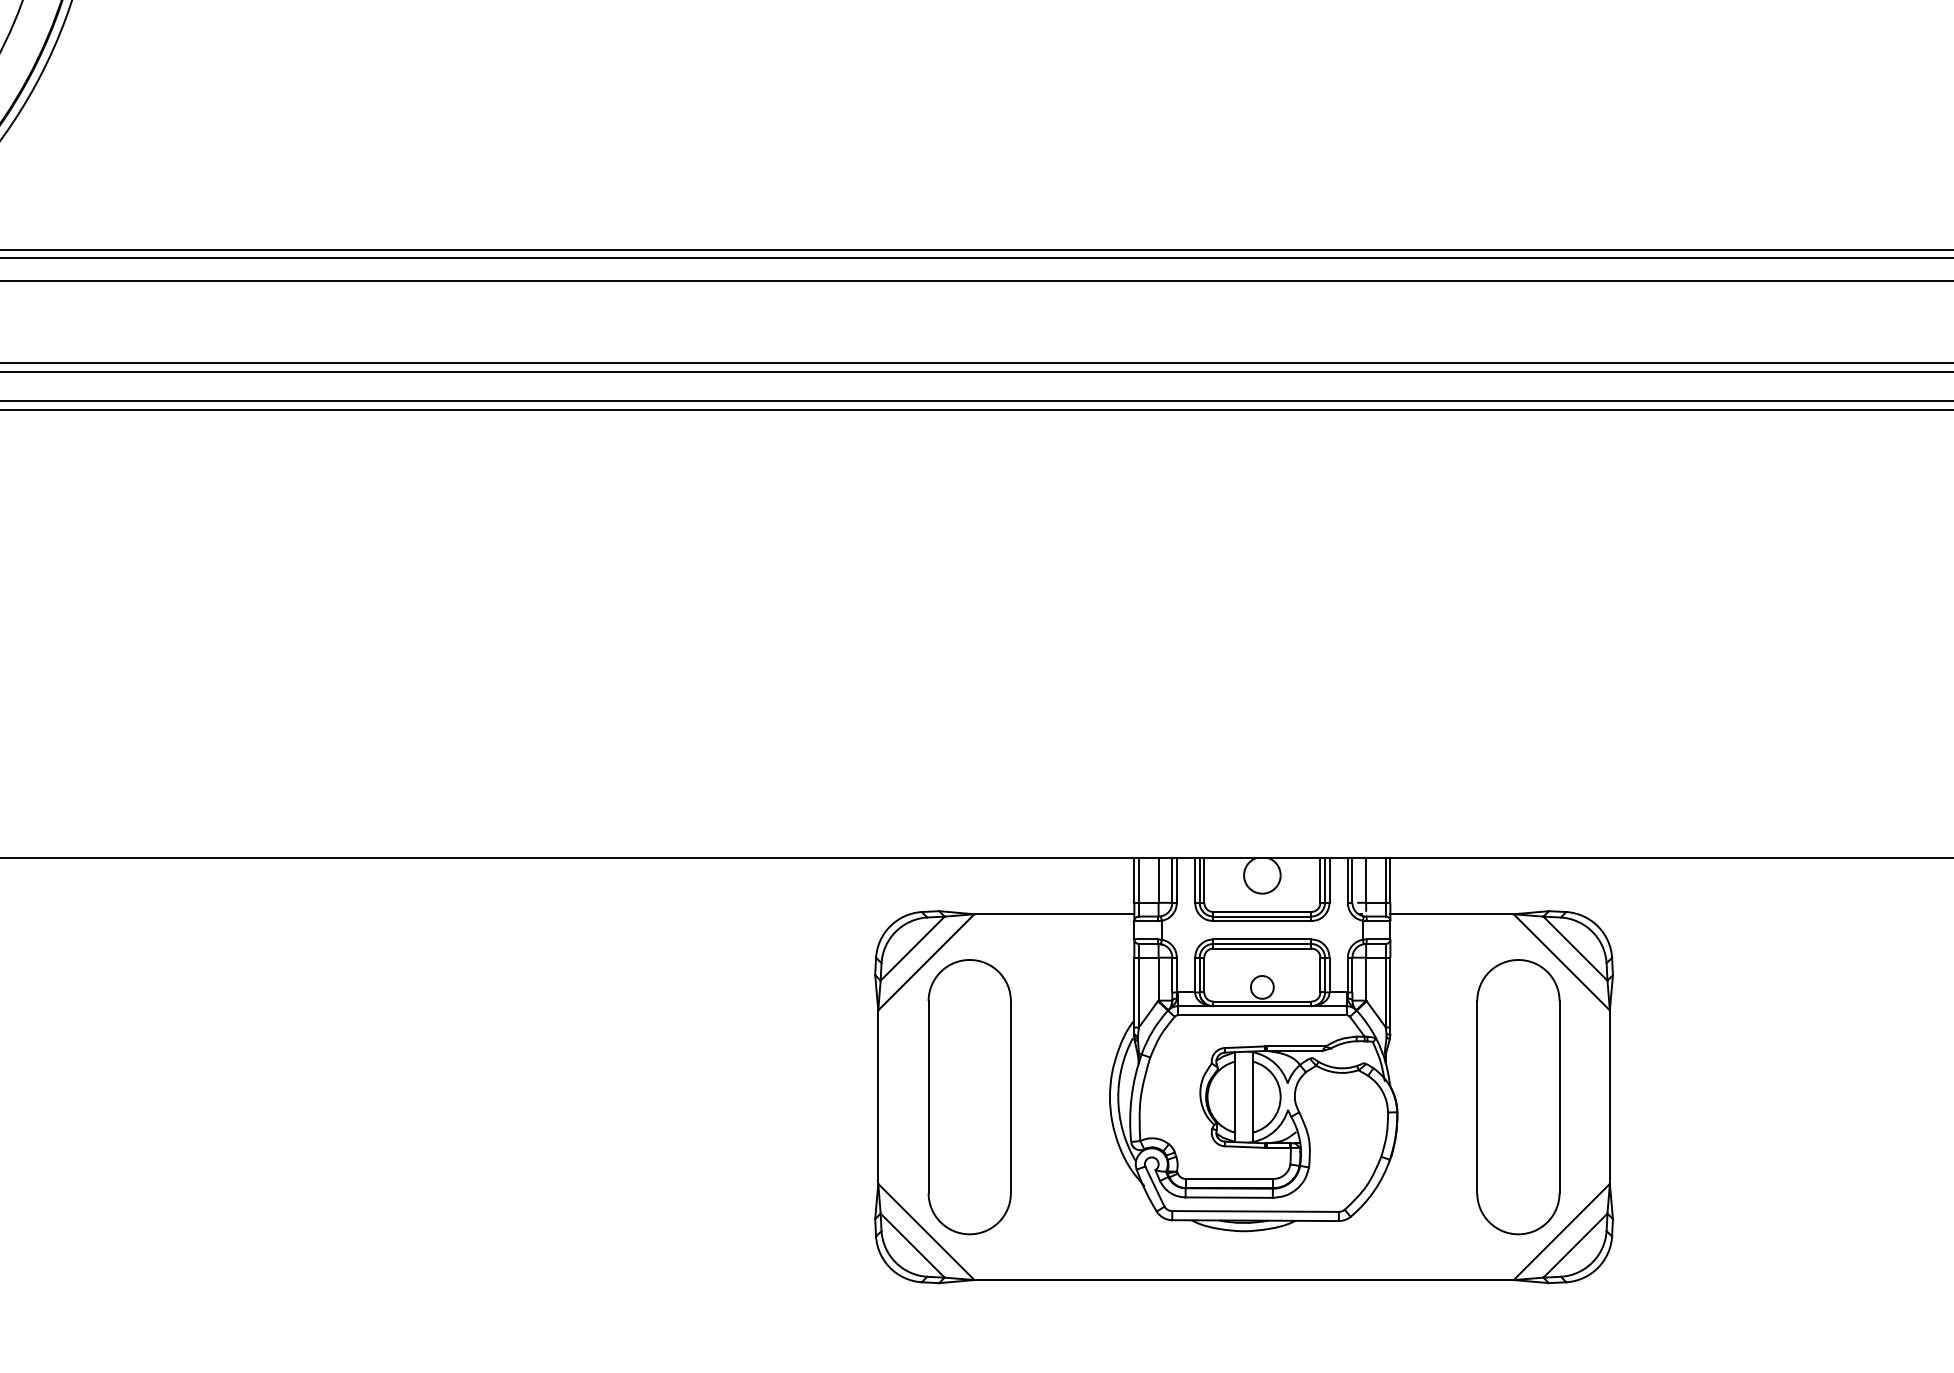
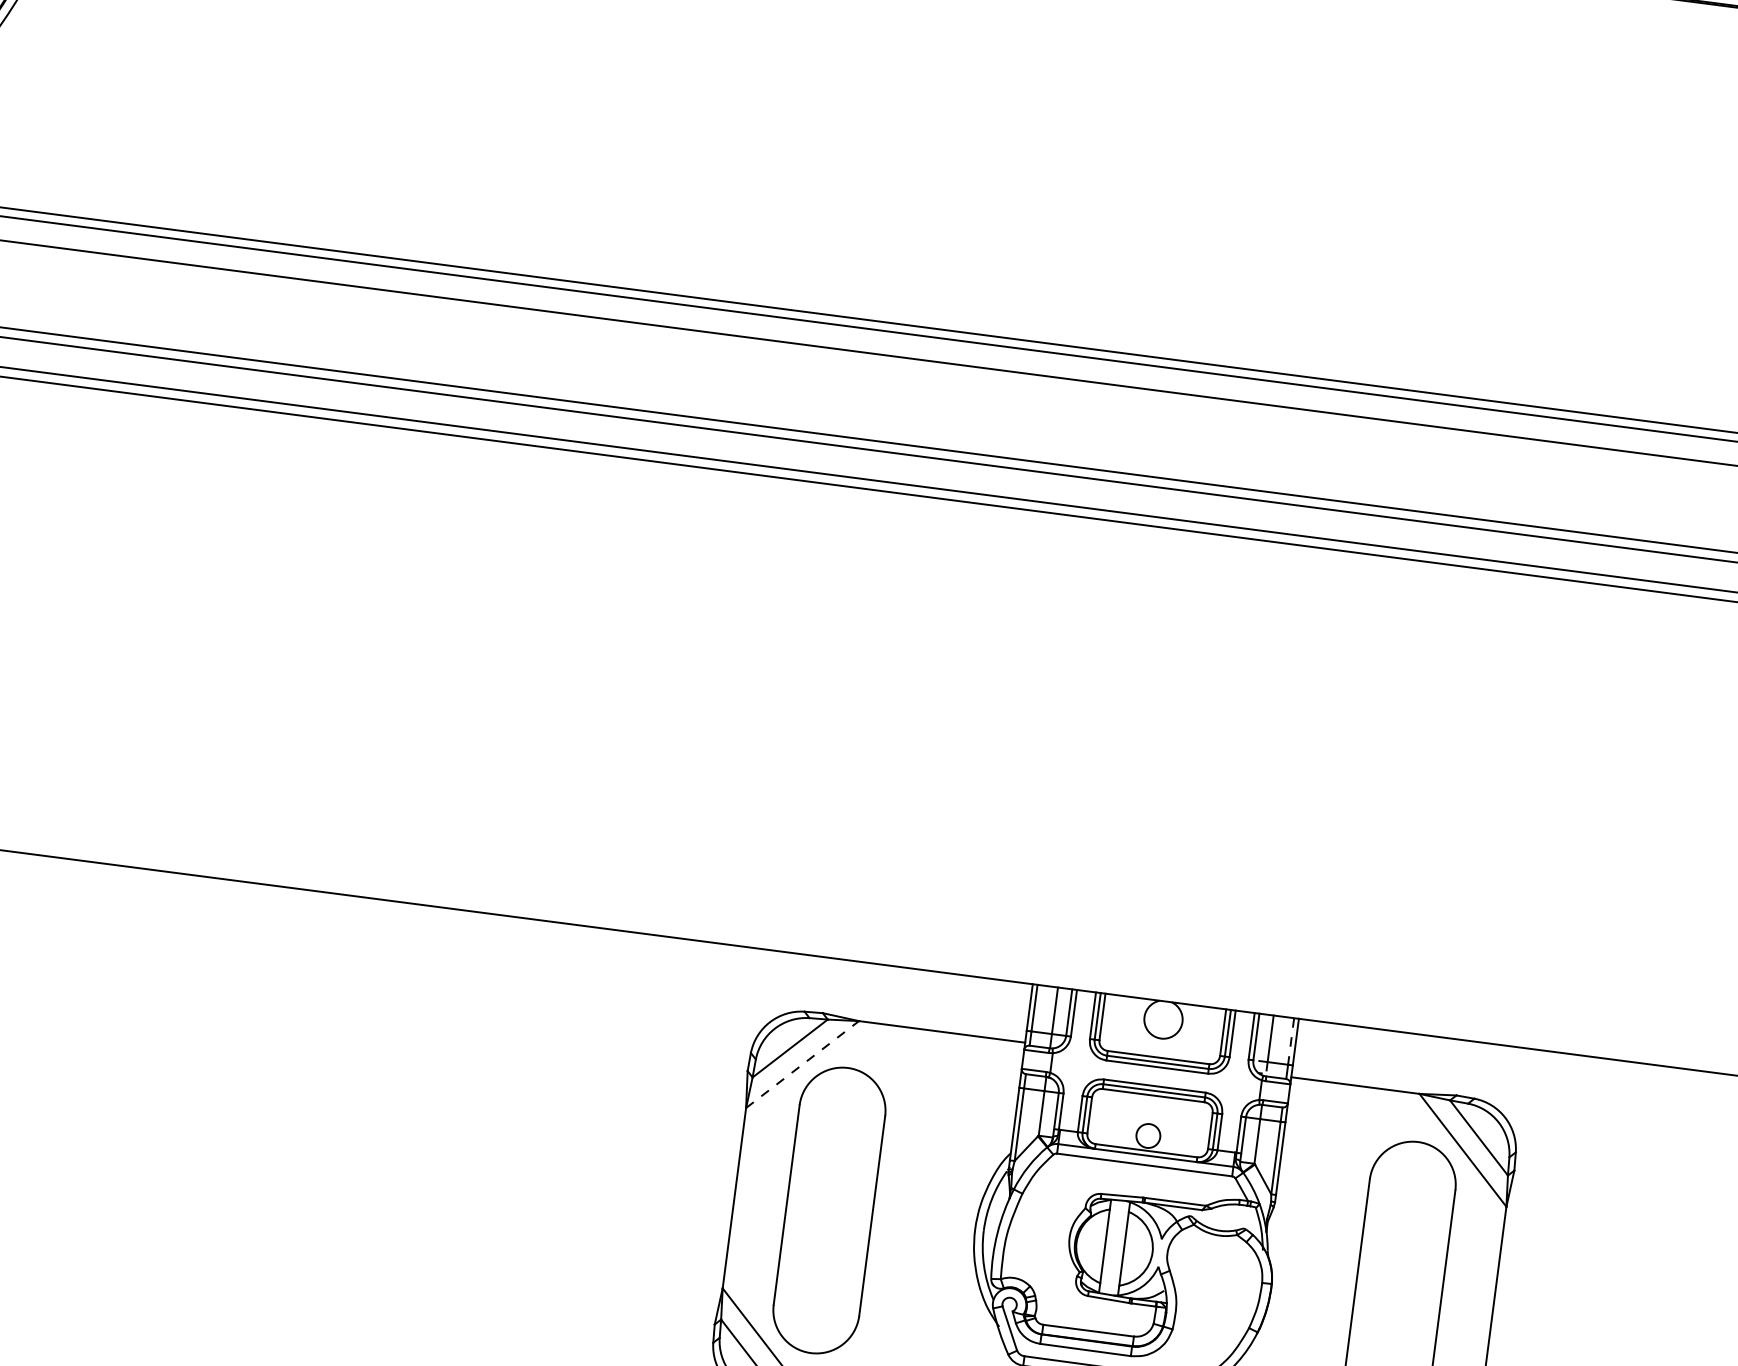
line: (1385, 880) -> (1290, 1041), solid -> dashed
line: (926, 962) -> (802, 1064), solid -> dashed

